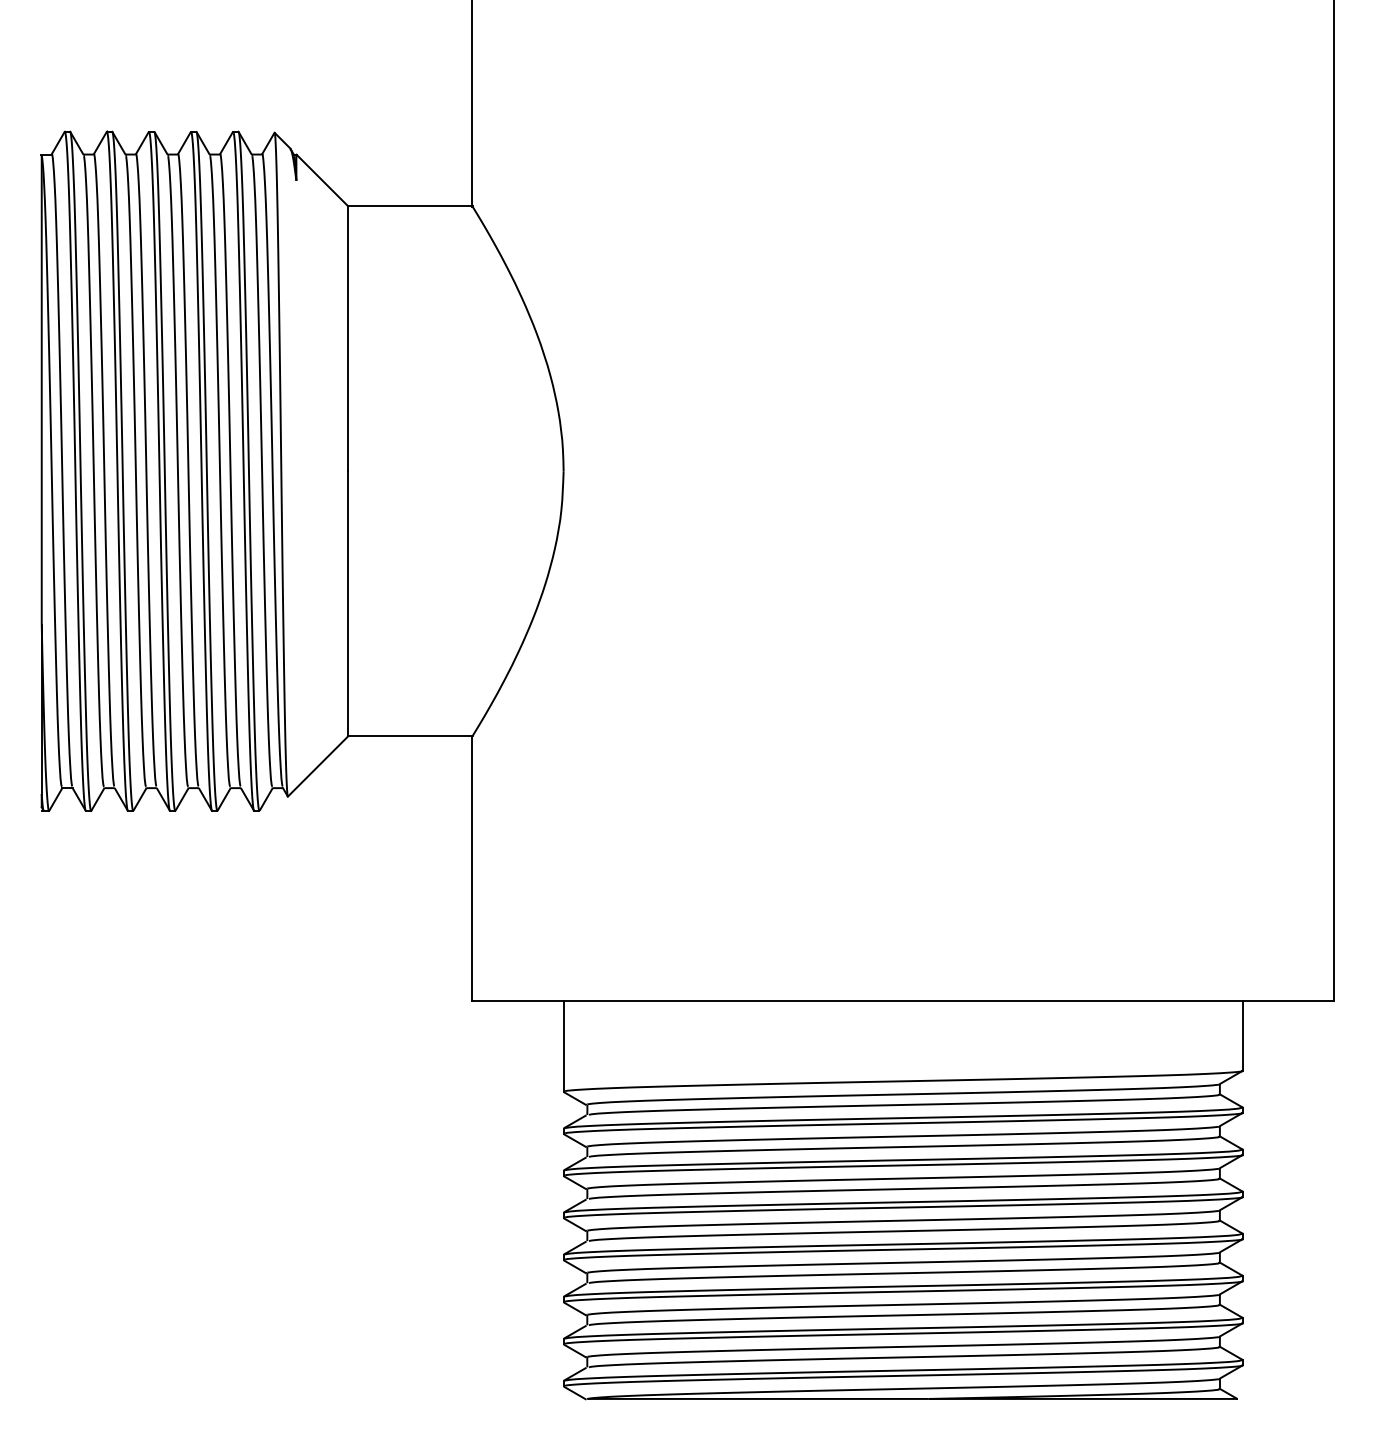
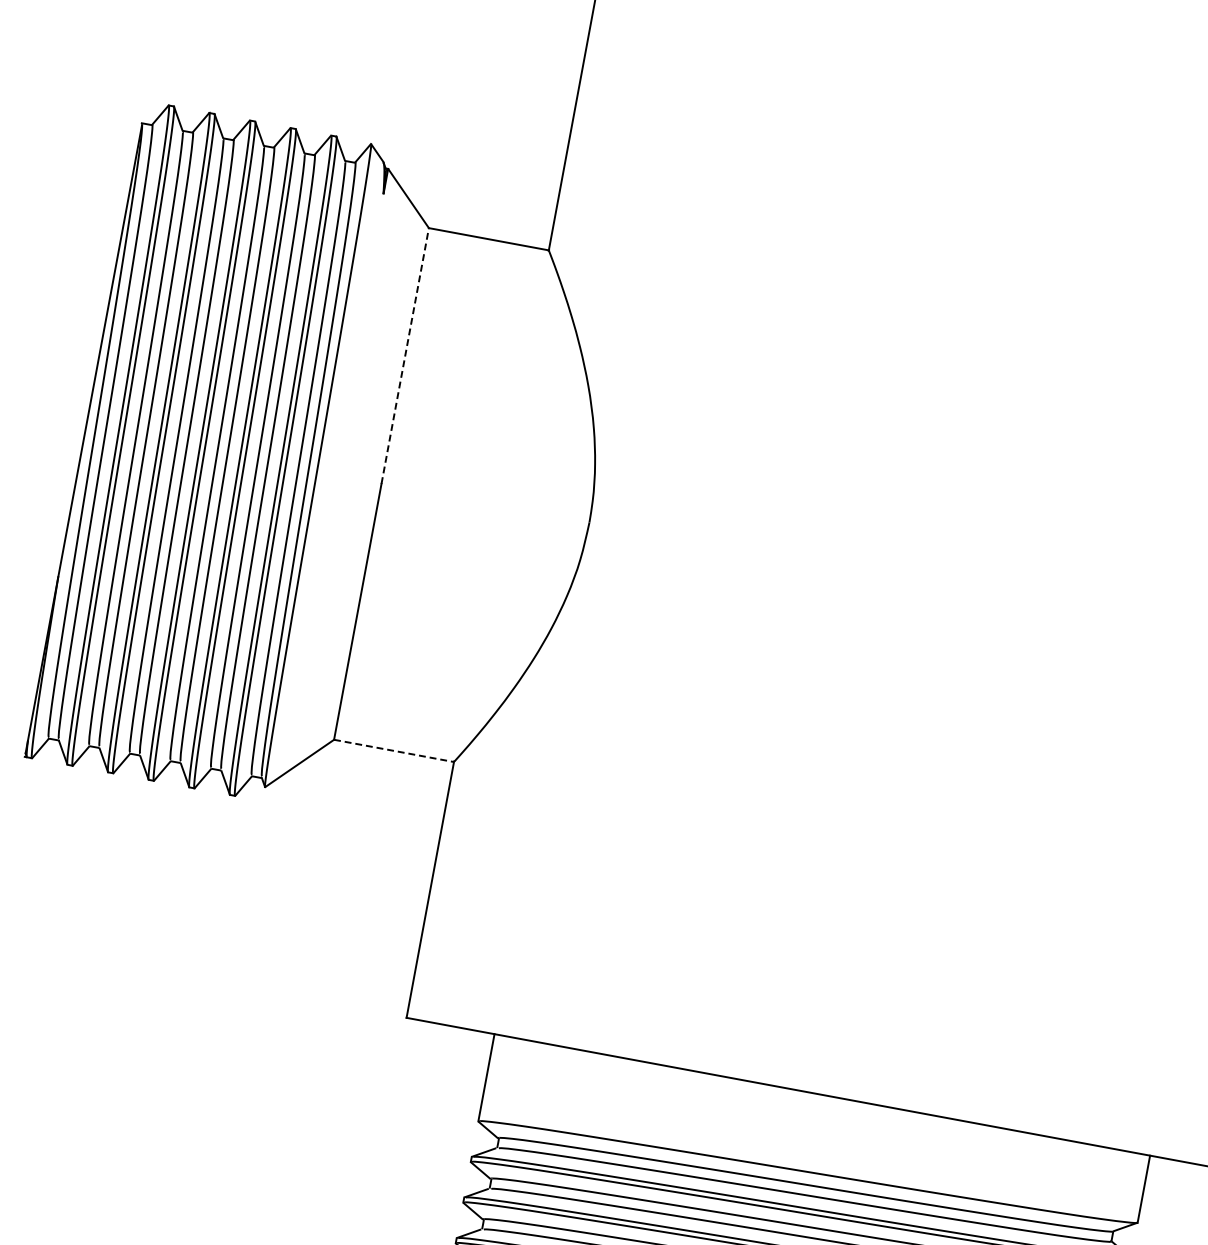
line: (348, 338) -> (405, 355), solid -> dashed
line: (410, 736) -> (394, 751), solid -> dashed

